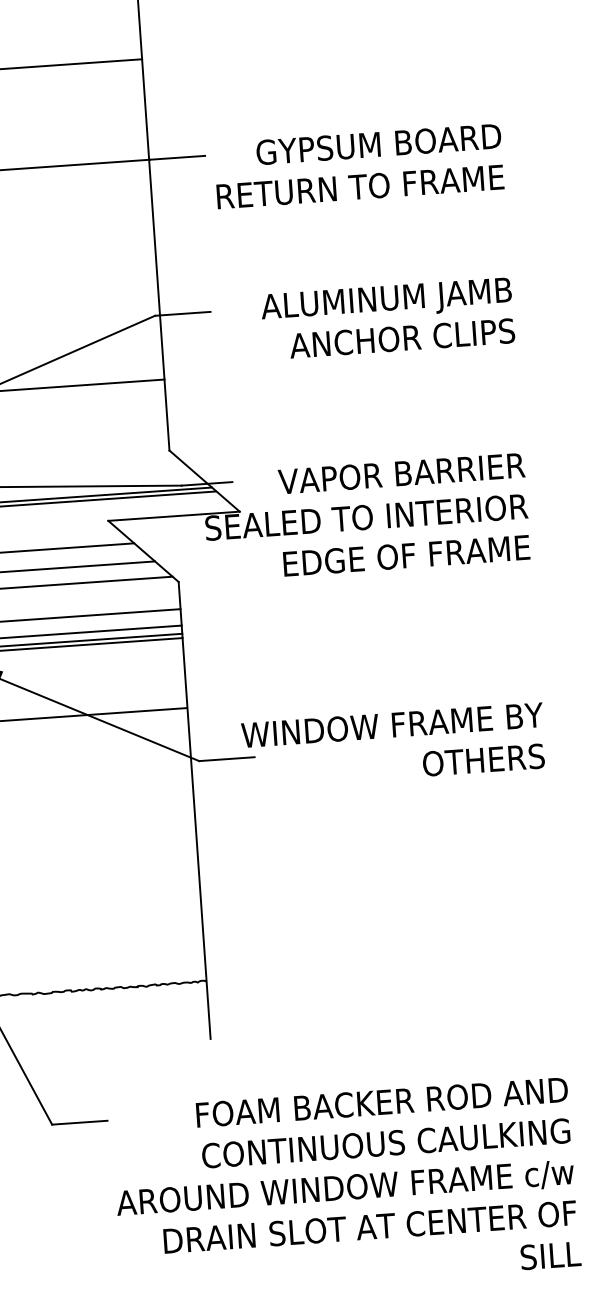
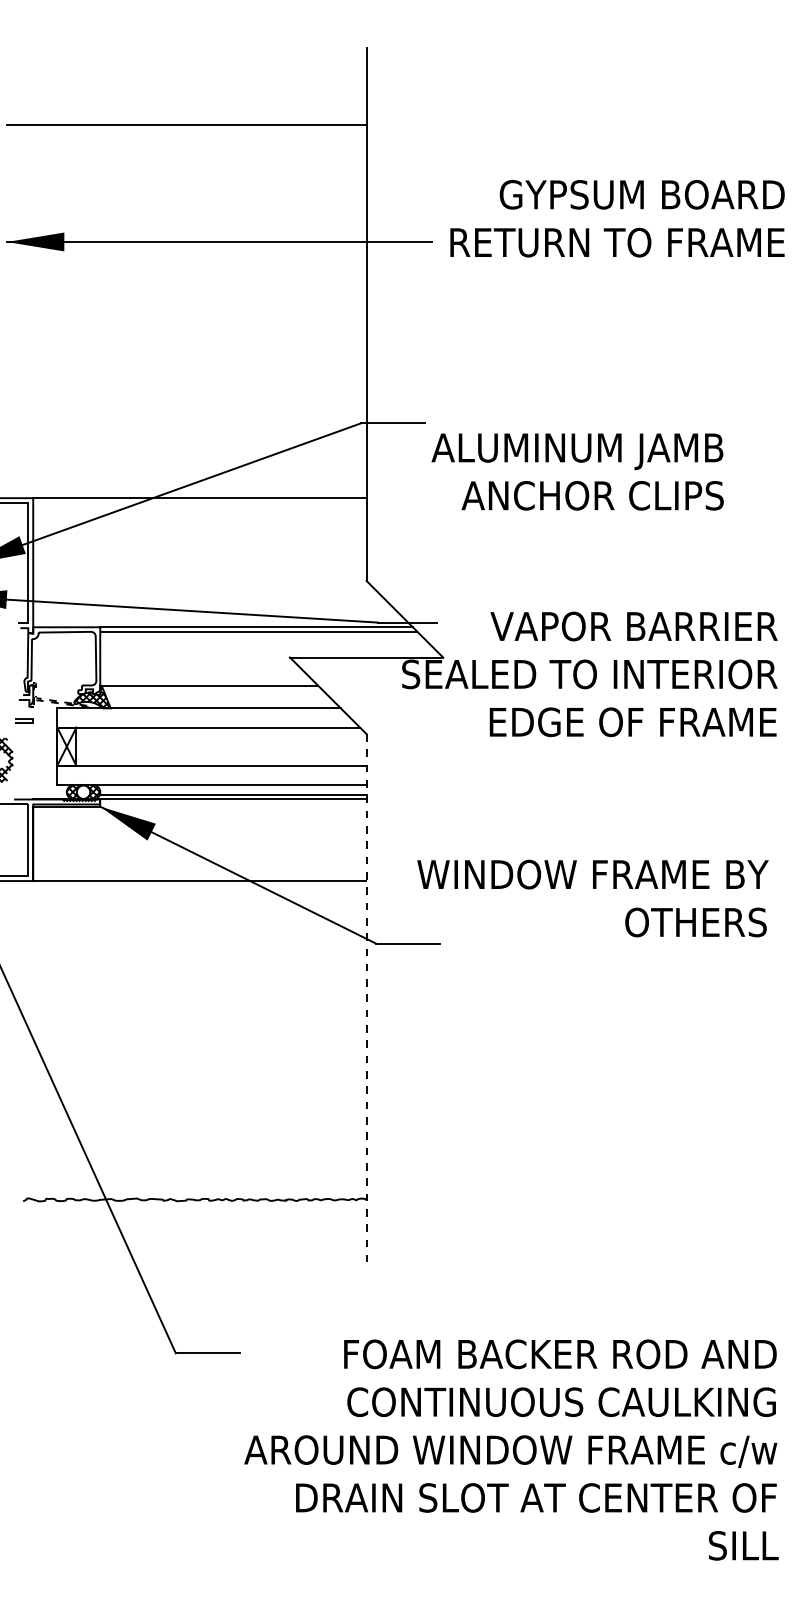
text: (359, 166) -> (617, 218), moved
text: (387, 318) -> (577, 471), moved
text: (393, 745) -> (592, 898), moved
line: (194, 810) -> (366, 1000), solid -> dashed

